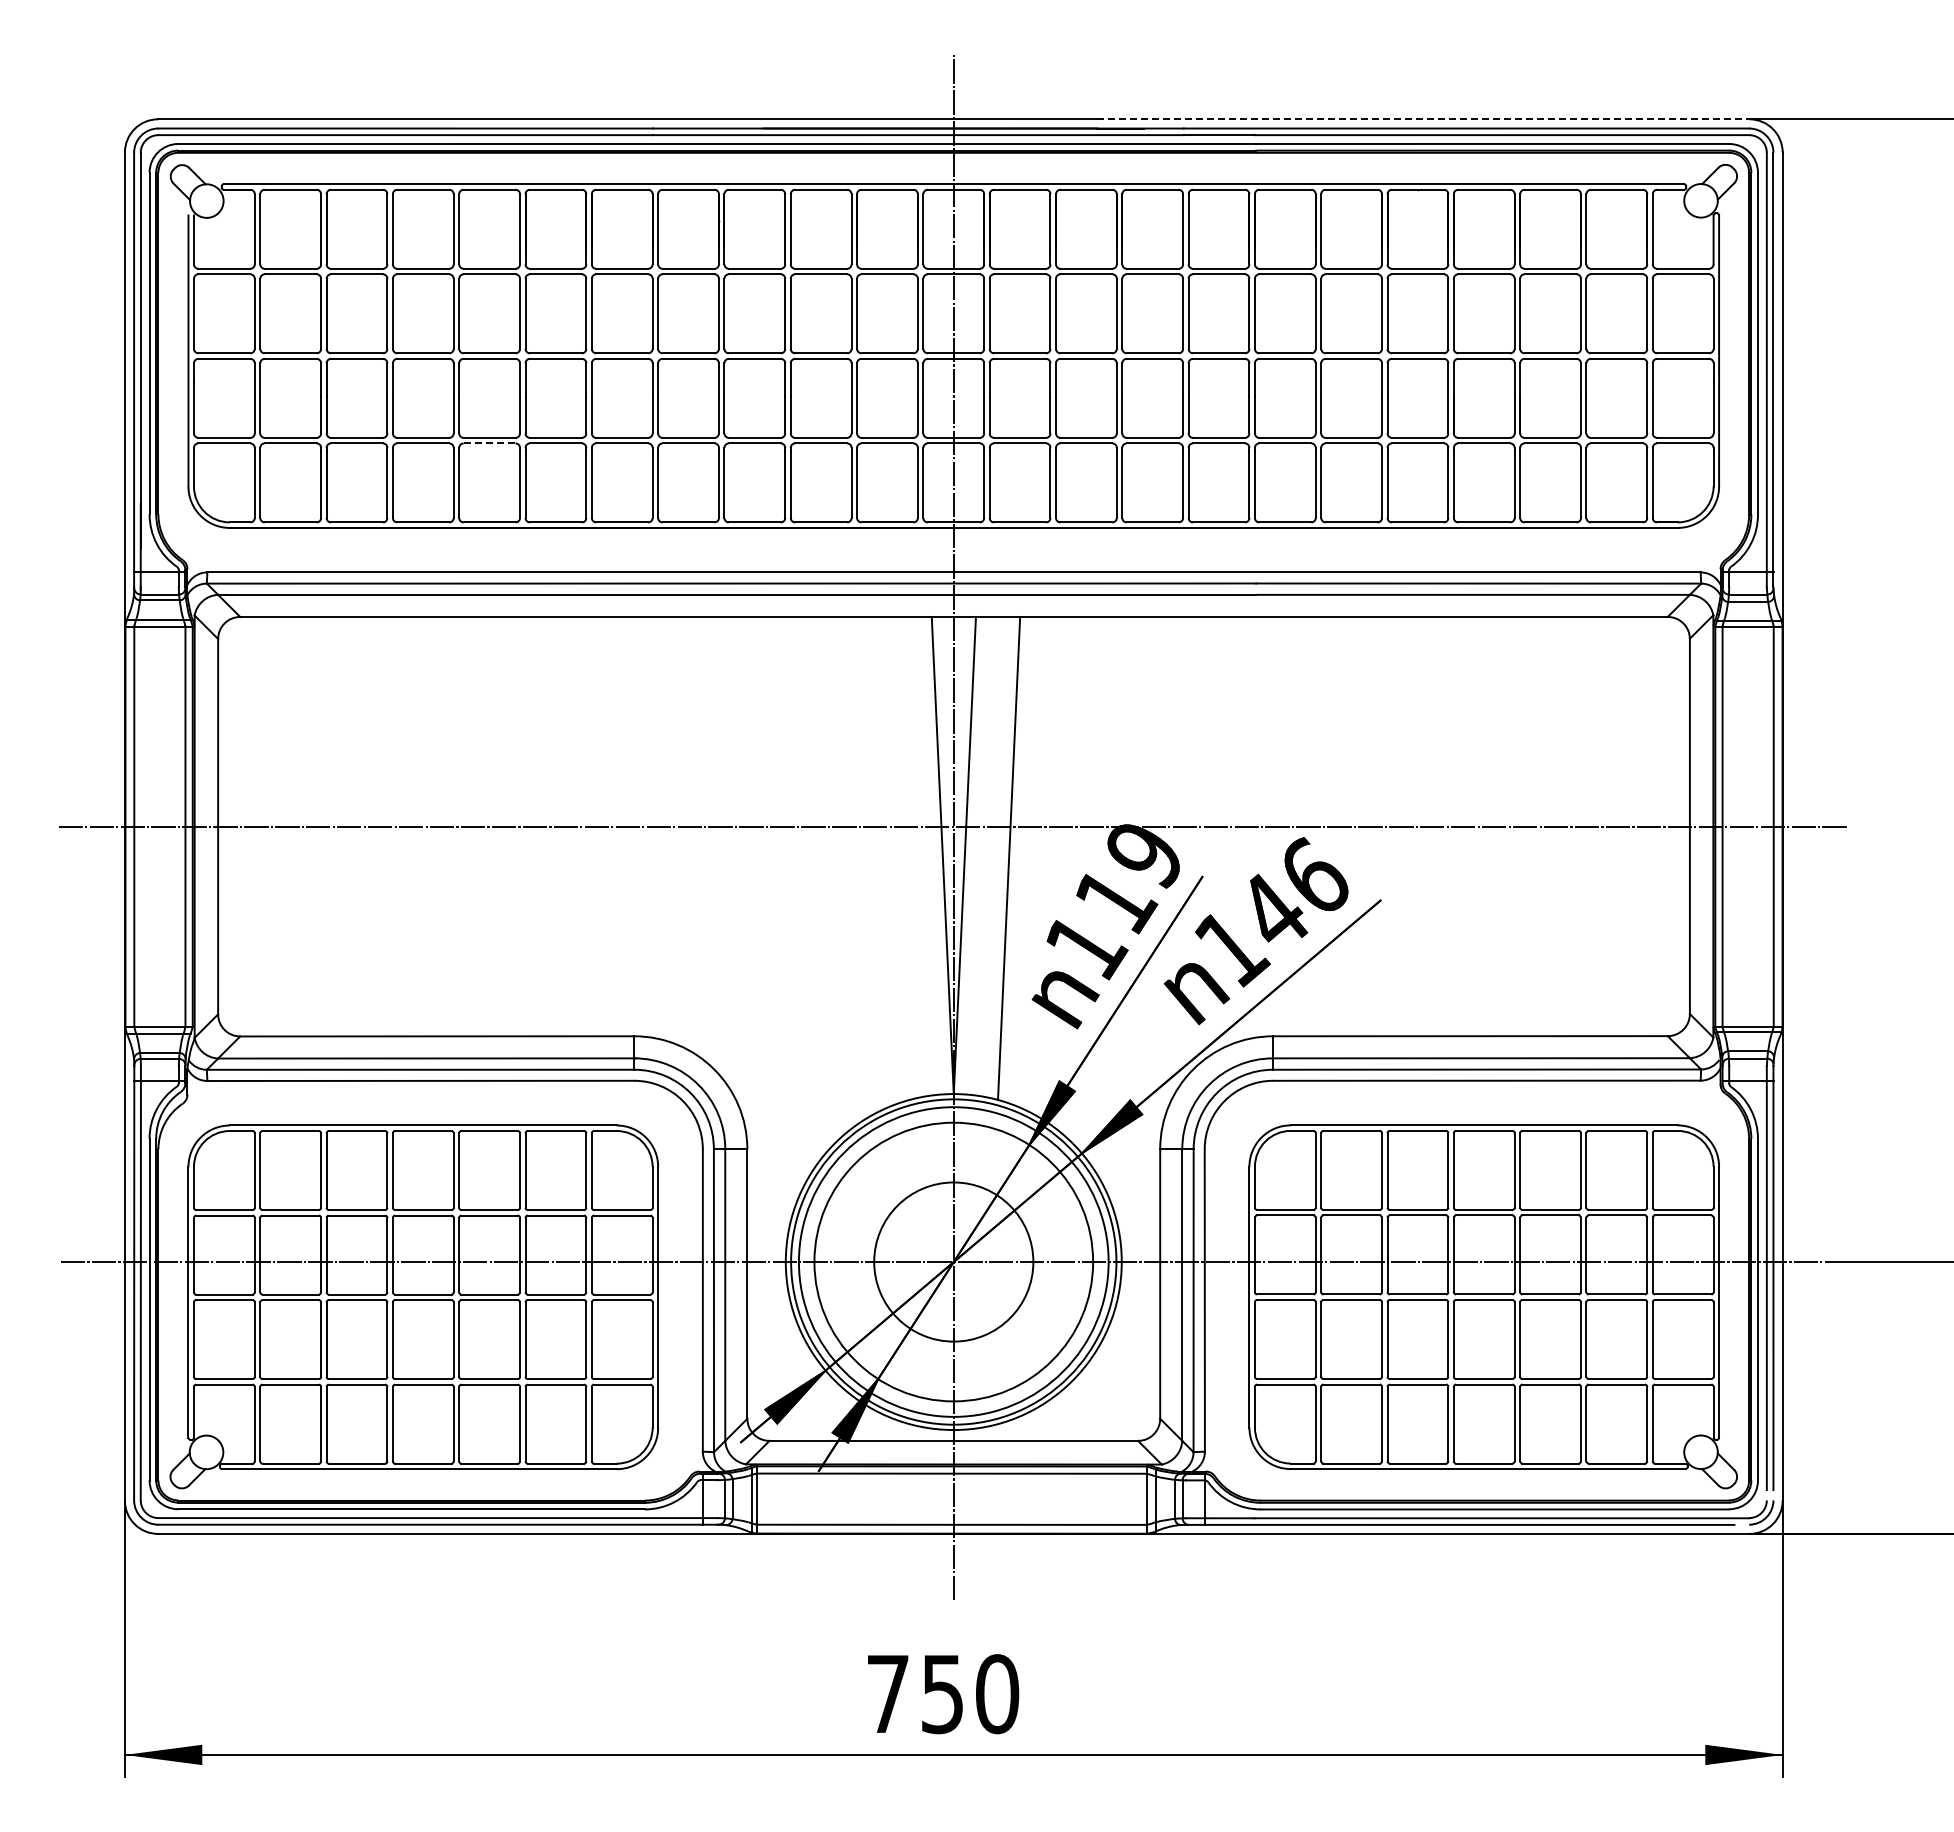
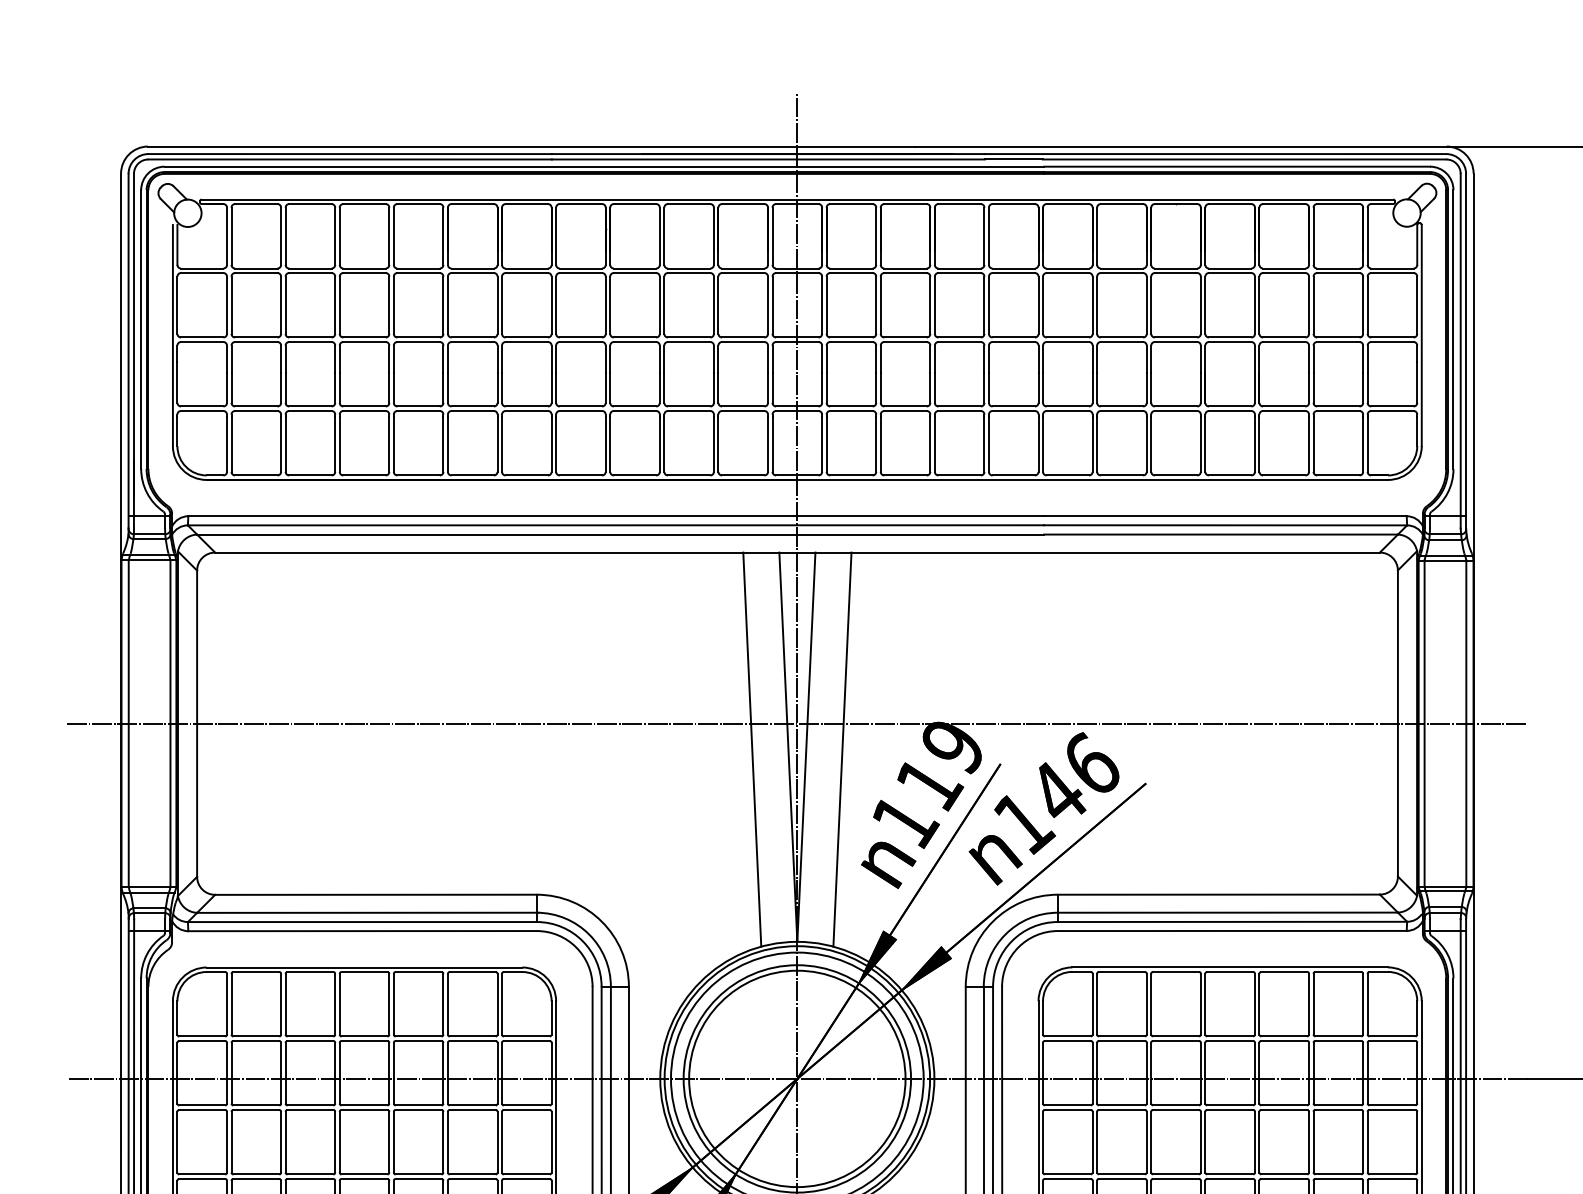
line: (1423, 119) -> (1180, 146), dashed -> solid
line: (489, 443) -> (418, 411), dashed -> solid
line: (898, 857) -> (752, 748), added
circle: (953, 1261) -> (797, 1078), size x1.67

